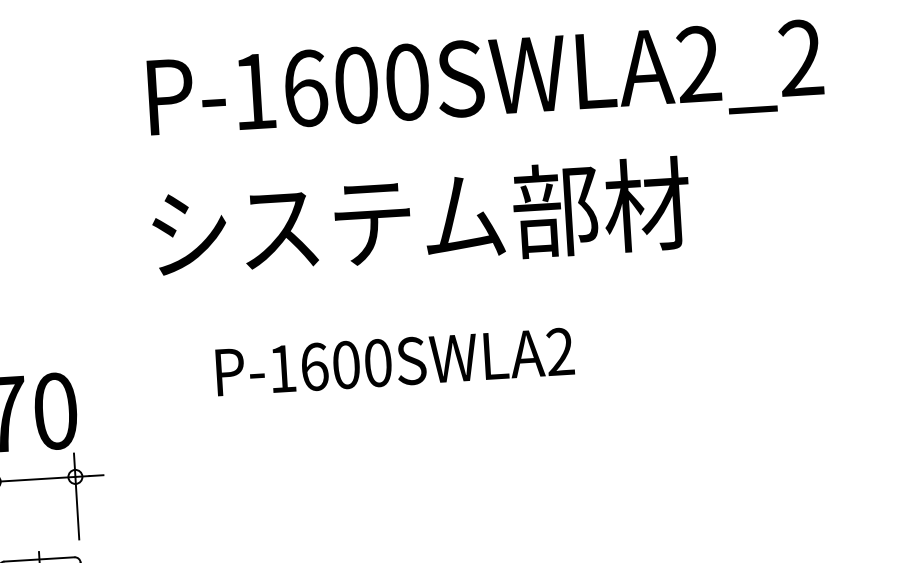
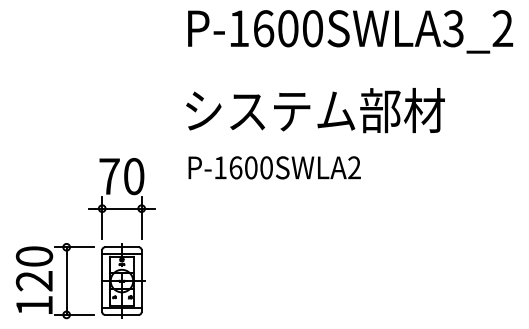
text: (698, 66) -> (453, 29), P-1600SWLA2_2 -> P-1600SWLA3_2
text: (421, 218) -> (315, 110), moved
text: (394, 361) -> (274, 167), moved

